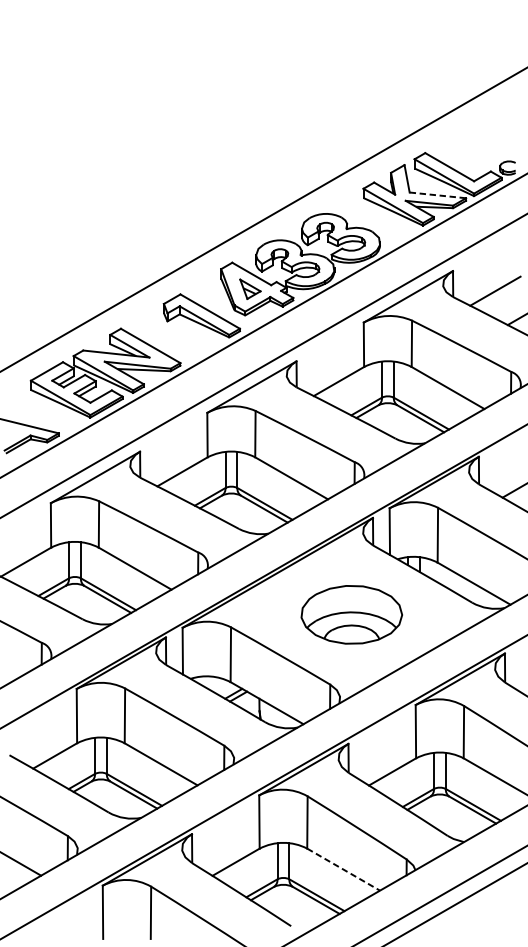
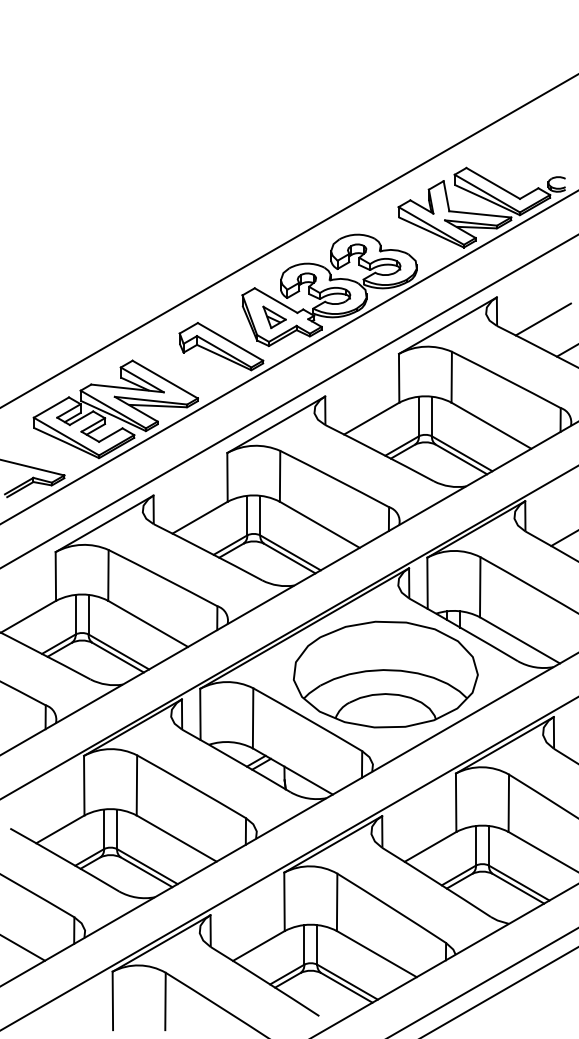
line: (438, 195) -> (480, 214), dashed -> solid
part: (351, 614) -> (385, 674), size x1.67
line: (344, 870) -> (377, 954), dashed -> solid

